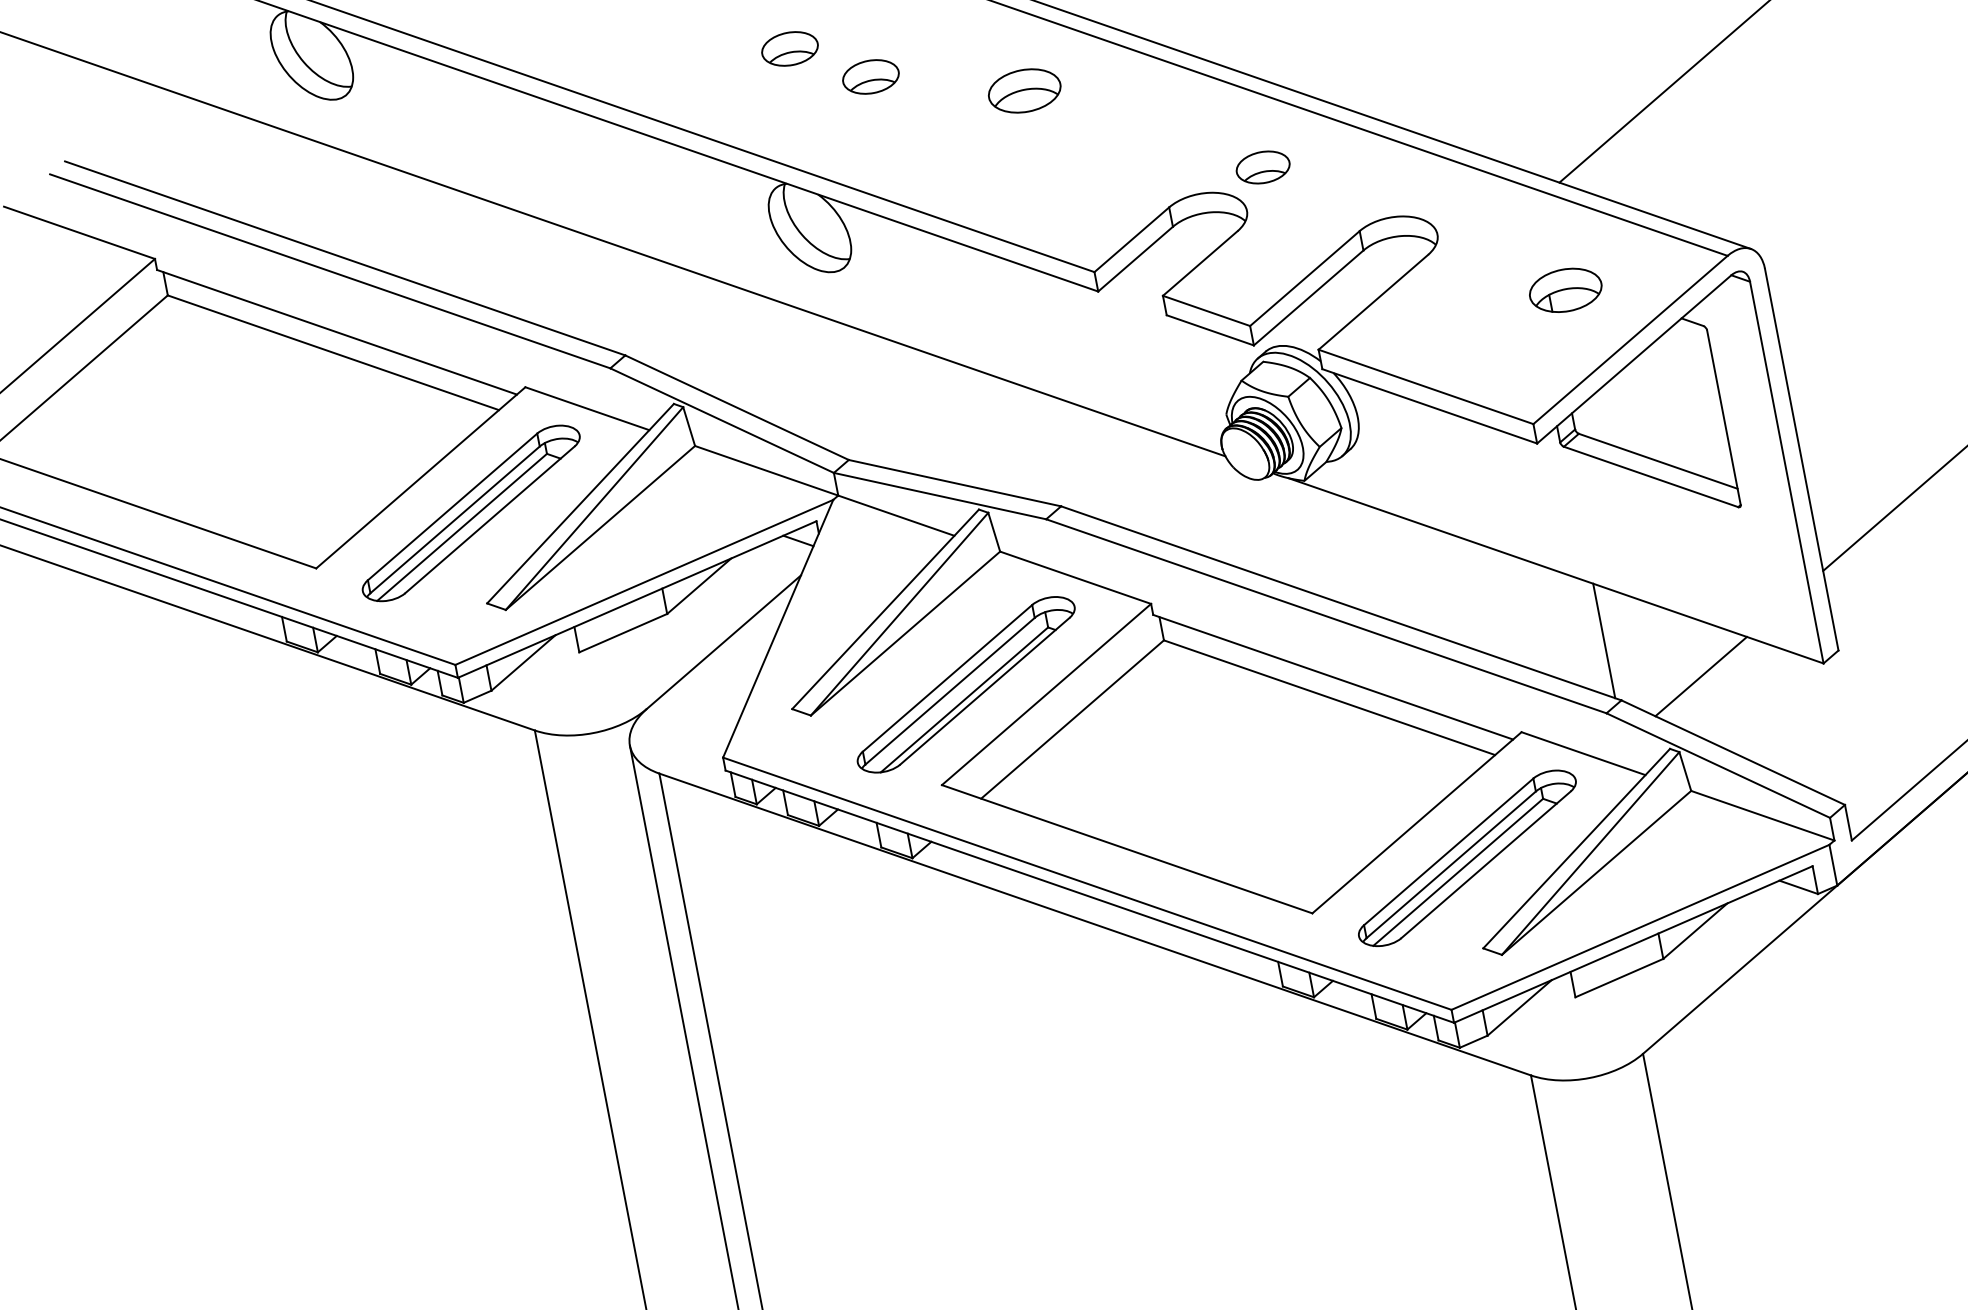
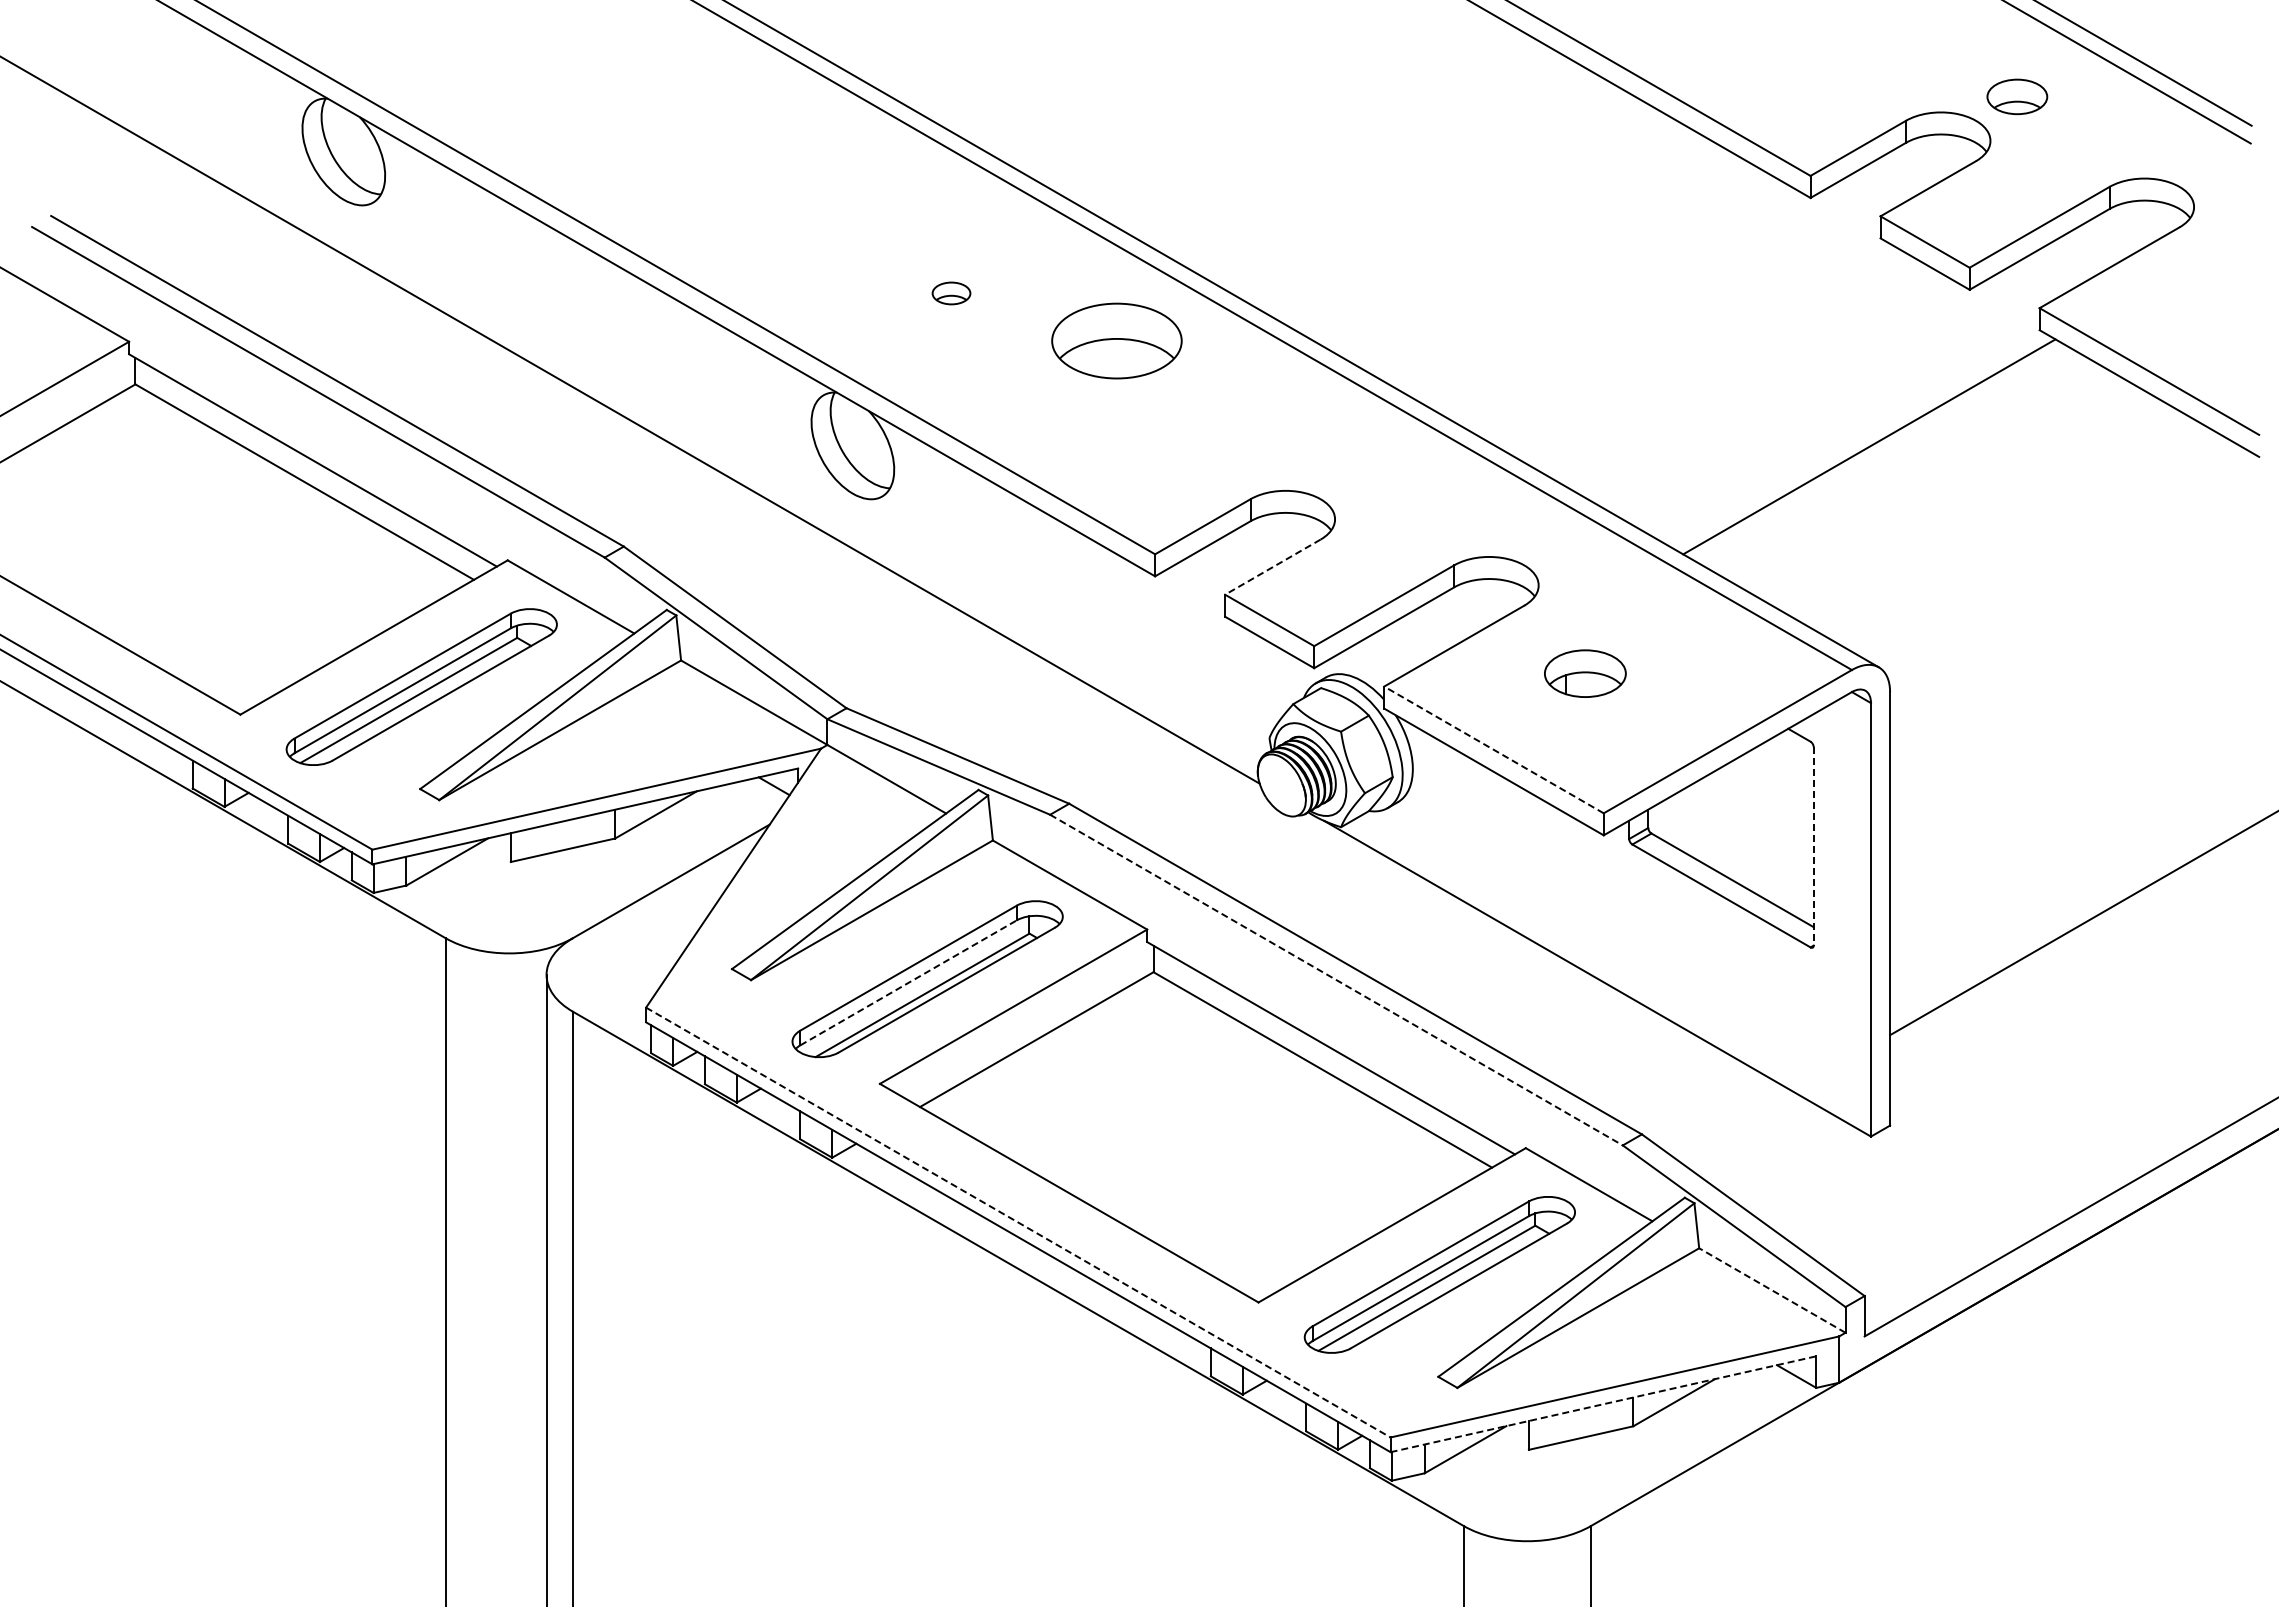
part: (789, 48) -> (868, 245), removed
part: (870, 77) -> (951, 293), size x0.6
part: (1024, 91) -> (1116, 341), size x1.6
part: (1262, 167) -> (1361, 475), removed
line: (1200, 263) -> (1272, 567), solid -> dashed
part: (1565, 290) -> (1585, 673), moved
line: (1425, 386) -> (1493, 749), solid -> dashed
line: (1723, 417) -> (1813, 846), solid -> dashed
line: (1326, 616) -> (1336, 980), solid -> dashed
line: (1604, 640) -> (1635, 1065), removed
line: (1700, 676) -> (1733, 1124), removed
line: (949, 690) -> (908, 982), solid -> dashed
line: (1762, 815) -> (1771, 1290), solid -> dashed
line: (1087, 883) -> (1018, 1222), solid -> dashed
line: (1633, 944) -> (1603, 1404), solid -> dashed

